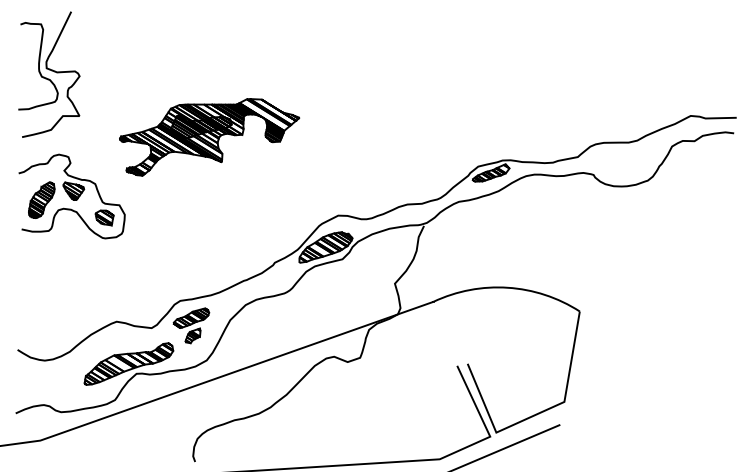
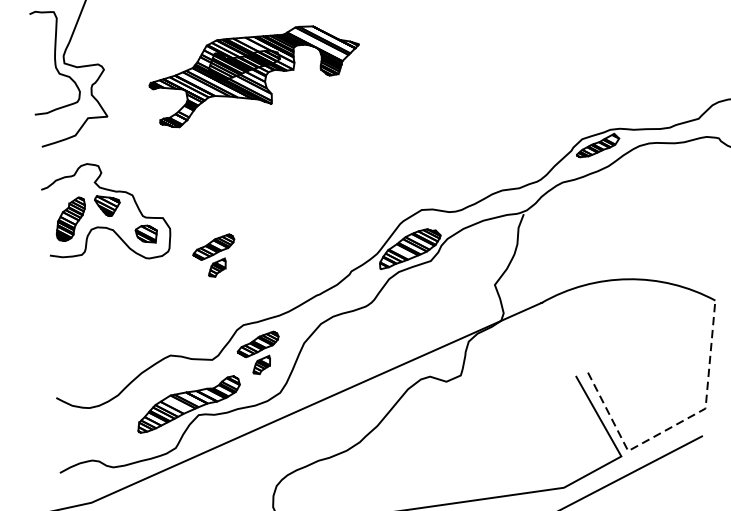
part: (209, 137) -> (254, 75), moved
part: (160, 240) -> (214, 255), added
line: (538, 413) -> (676, 424), solid -> dashed

